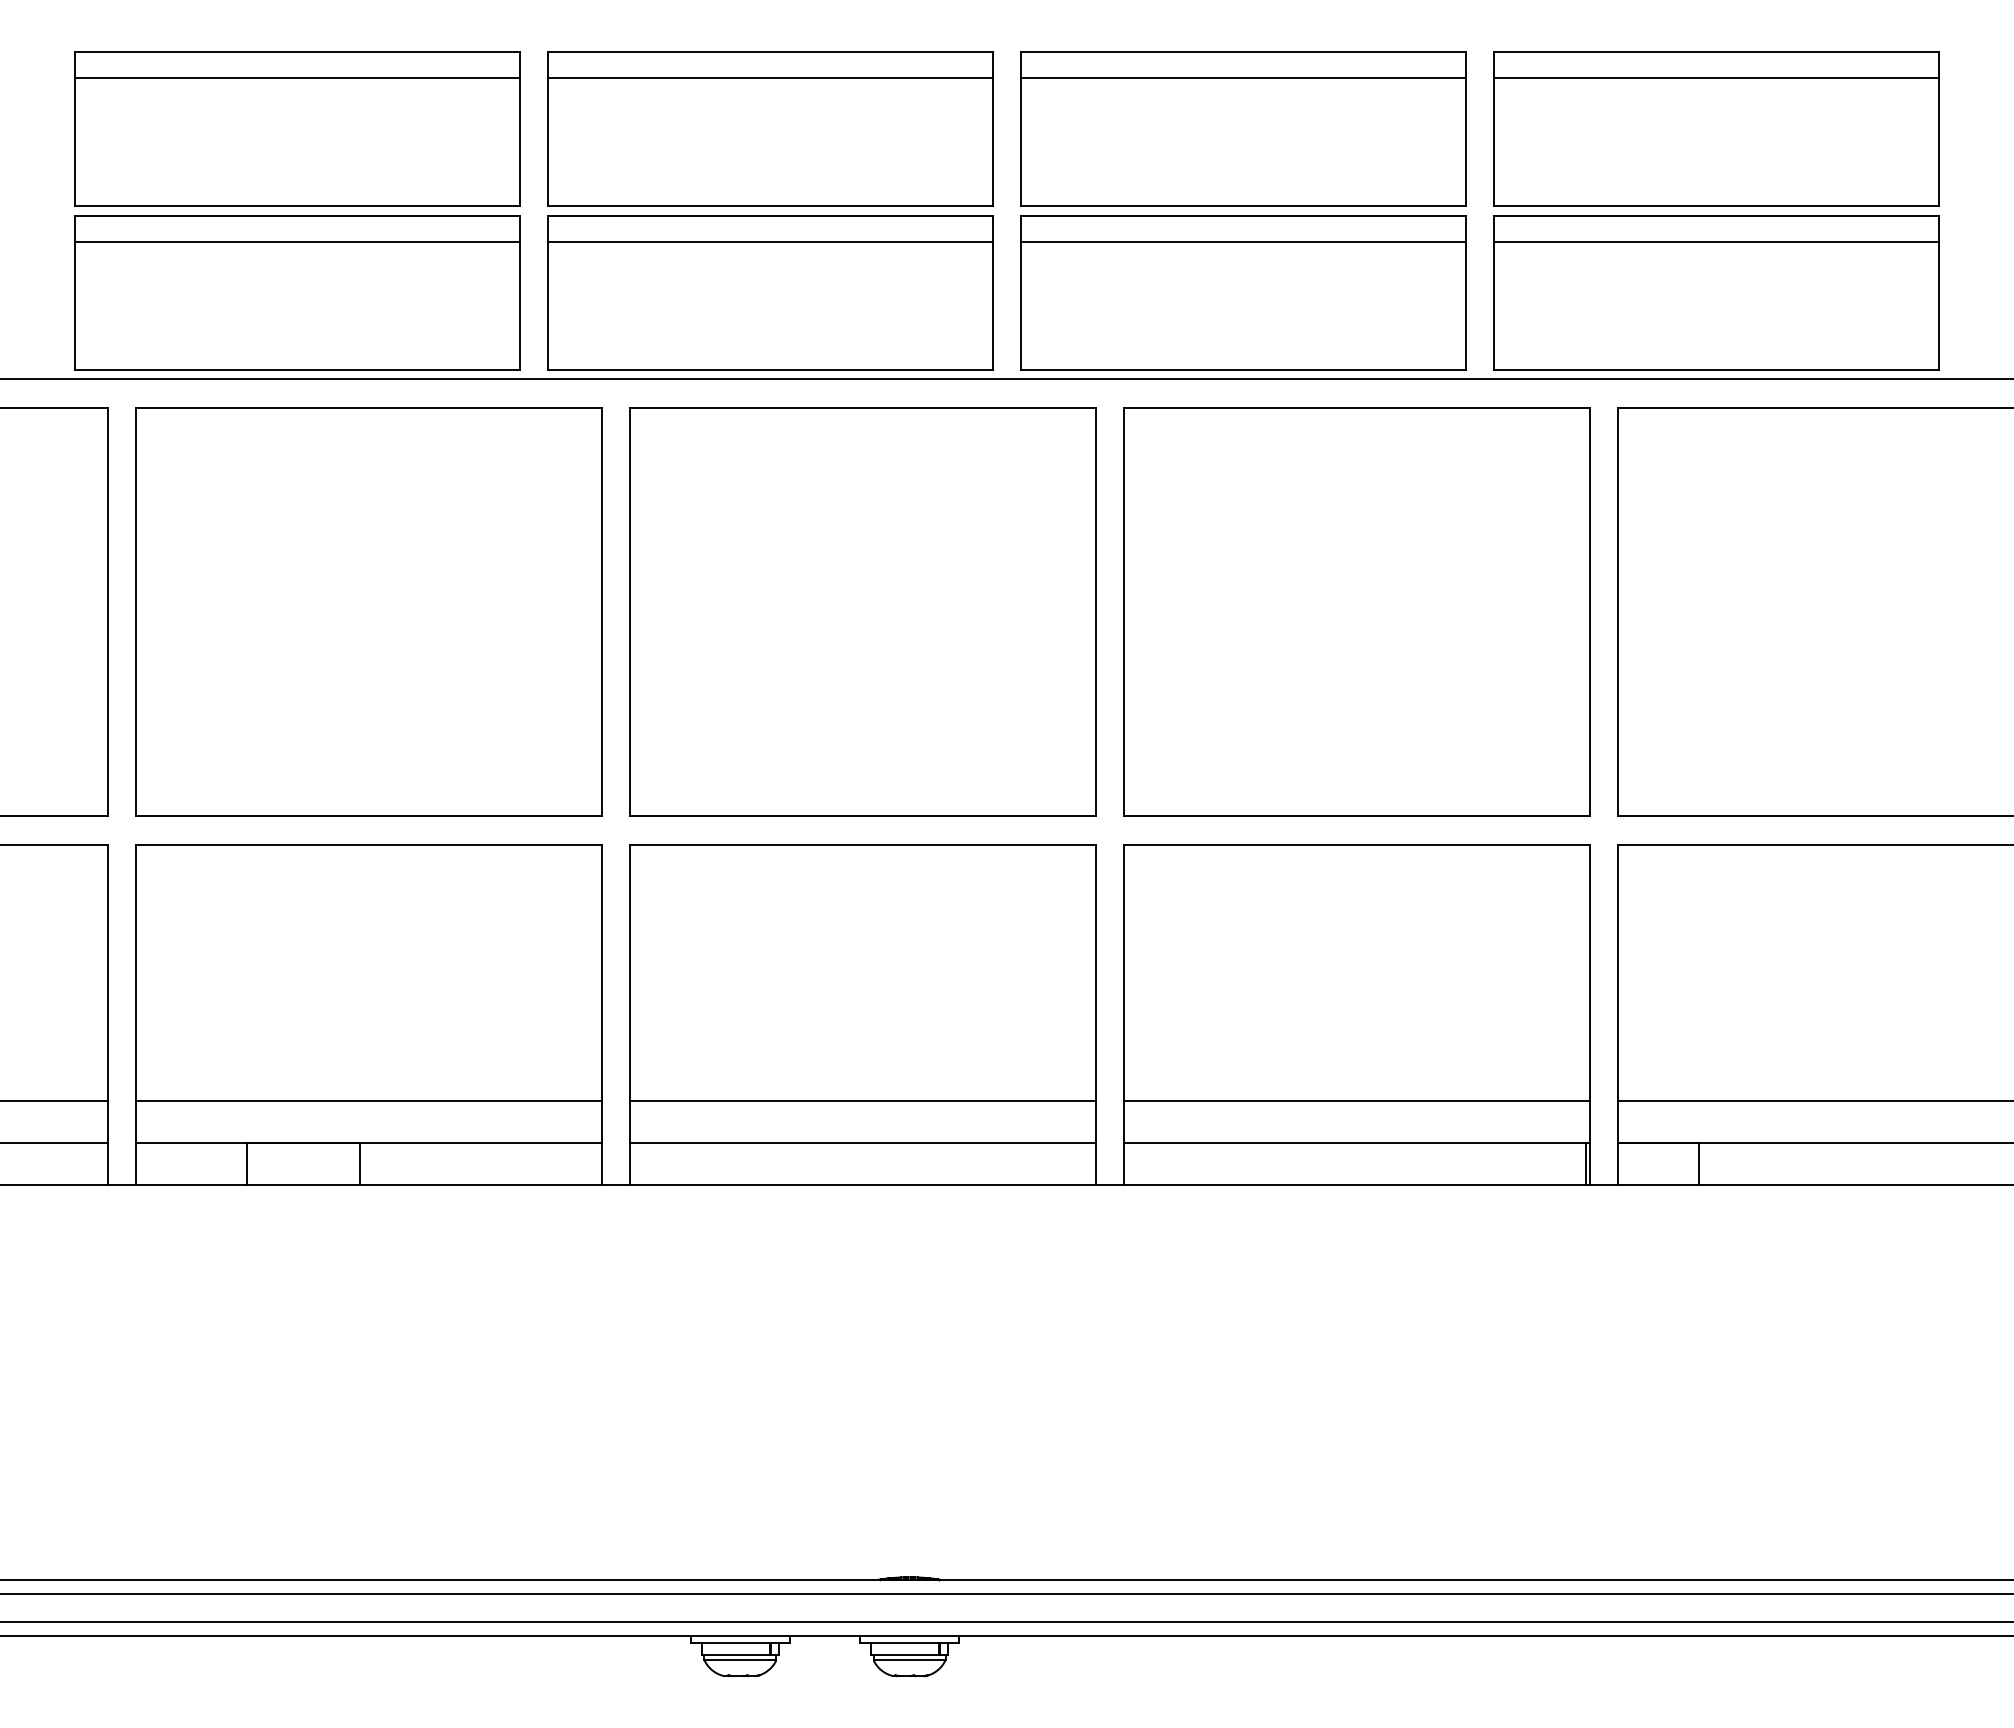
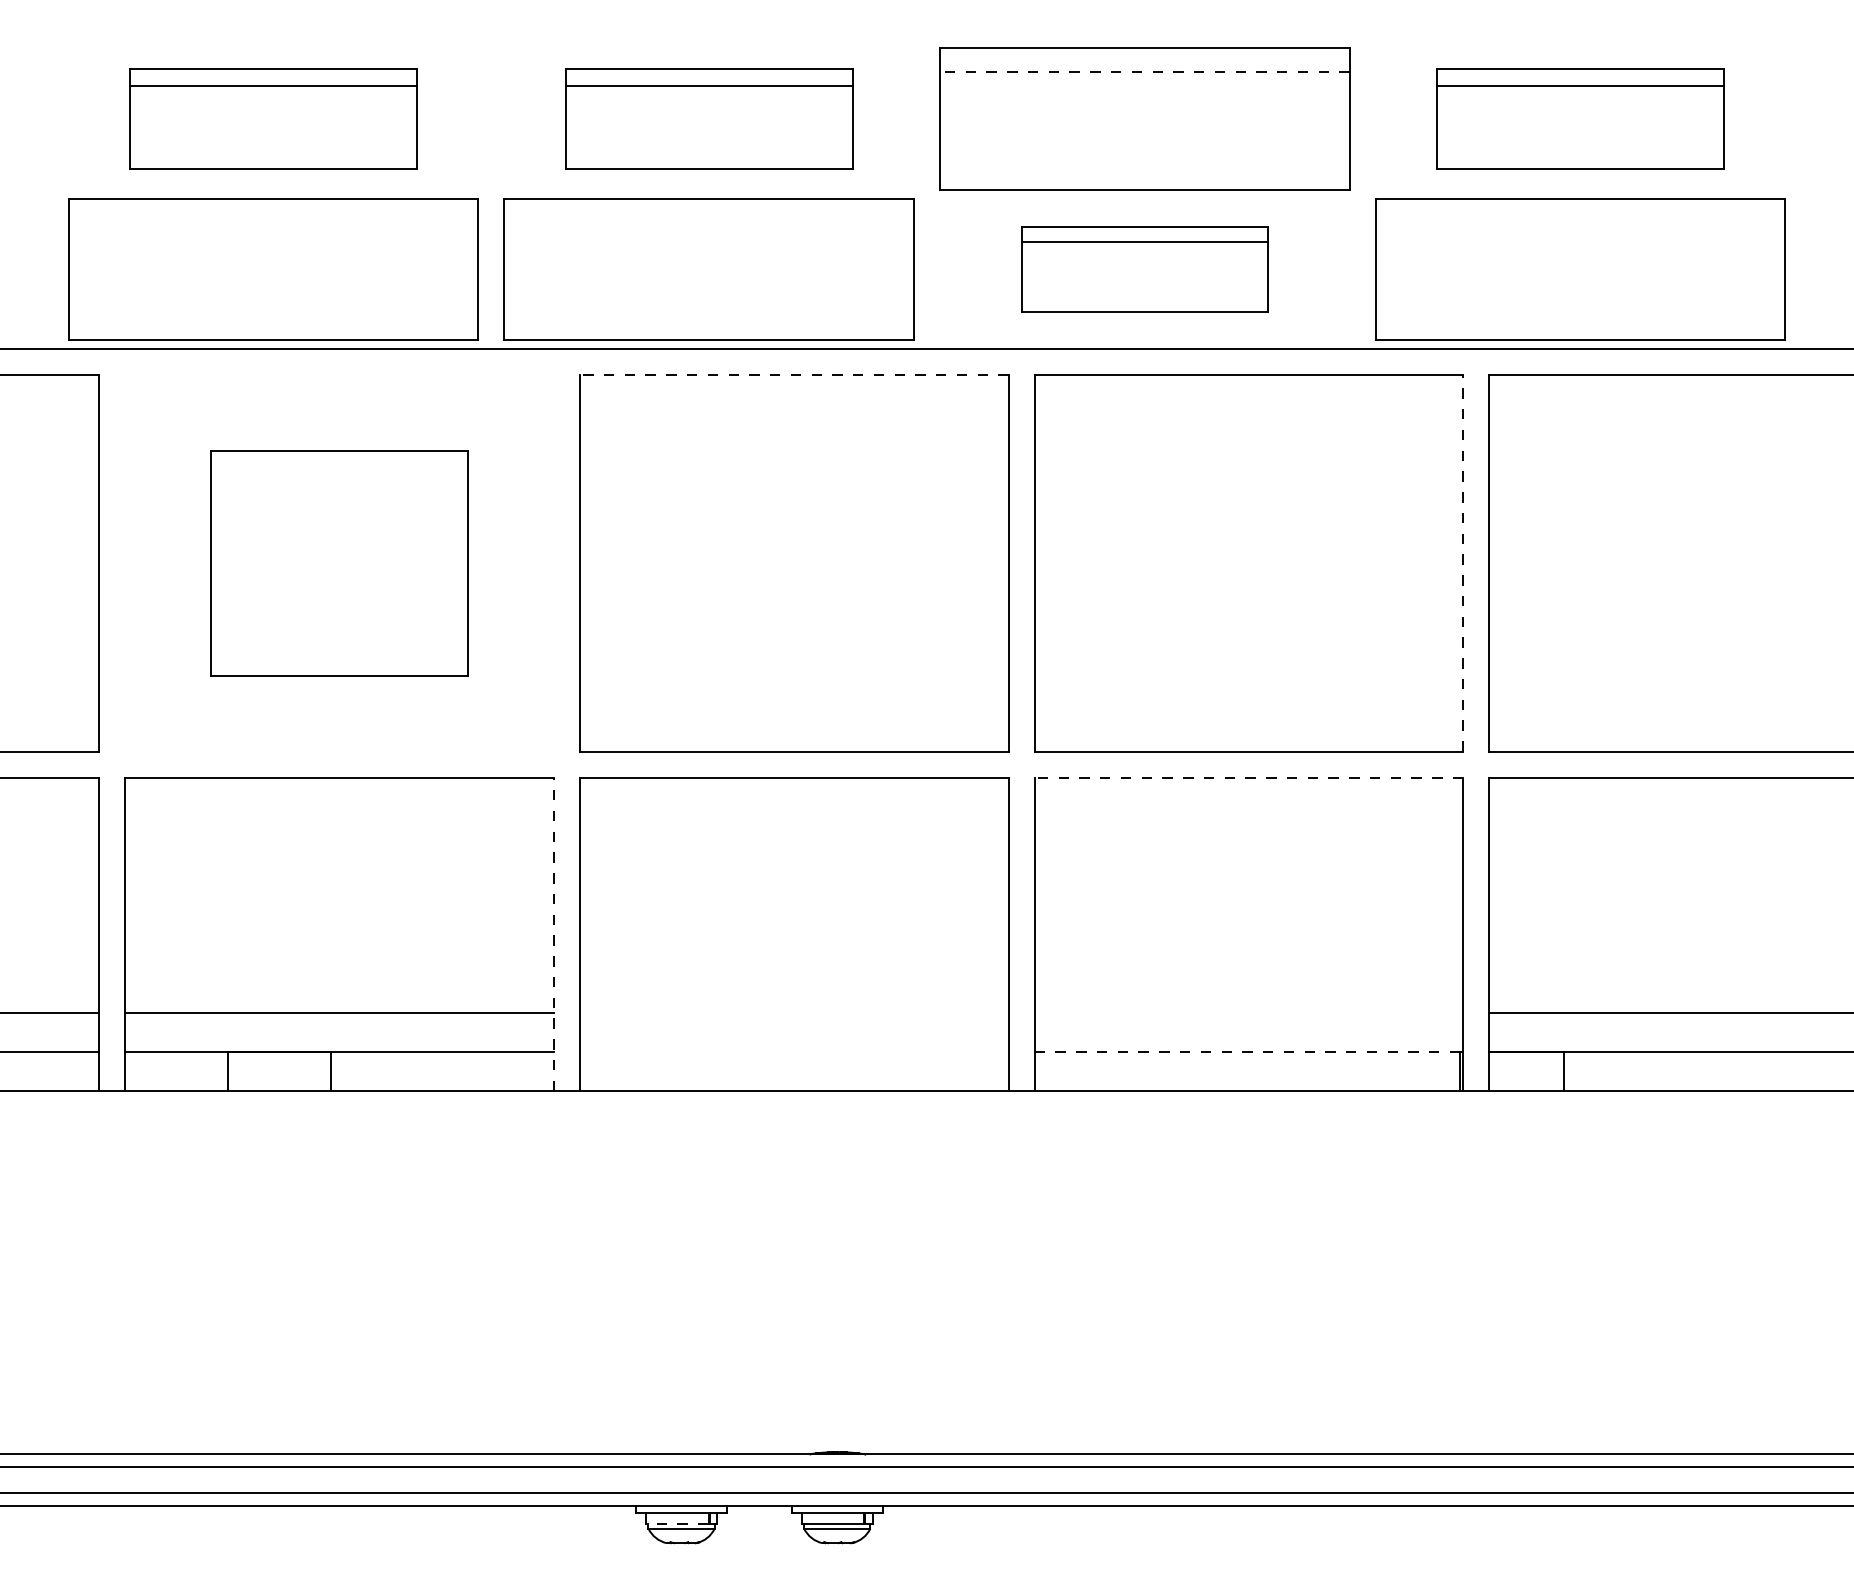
line: (1243, 78) -> (1144, 72), solid -> dashed
part: (297, 128) -> (273, 118), size x0.7
part: (770, 128) -> (709, 118), size x0.7
part: (1716, 128) -> (1580, 118), size x0.7
line: (296, 242) -> (272, 223), removed
line: (769, 242) -> (708, 223), removed
line: (1716, 242) -> (1580, 223), removed
part: (1243, 292) -> (1144, 269), size x0.6
line: (862, 407) -> (793, 375), solid -> dashed
part: (368, 611) -> (339, 563), size x0.6
line: (1589, 611) -> (1463, 563), solid -> dashed
line: (1356, 844) -> (1248, 777), solid -> dashed
line: (601, 1014) -> (553, 934), solid -> dashed
line: (862, 1100) -> (793, 1013), removed
line: (1356, 1100) -> (1248, 1013), removed
line: (862, 1142) -> (793, 1051), removed
line: (1356, 1142) -> (1248, 1051), solid -> dashed
line: (735, 1655) -> (677, 1524), solid -> dashed

